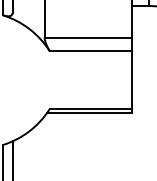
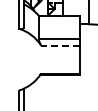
line: (89, 50) -> (60, 45), solid -> dashed

